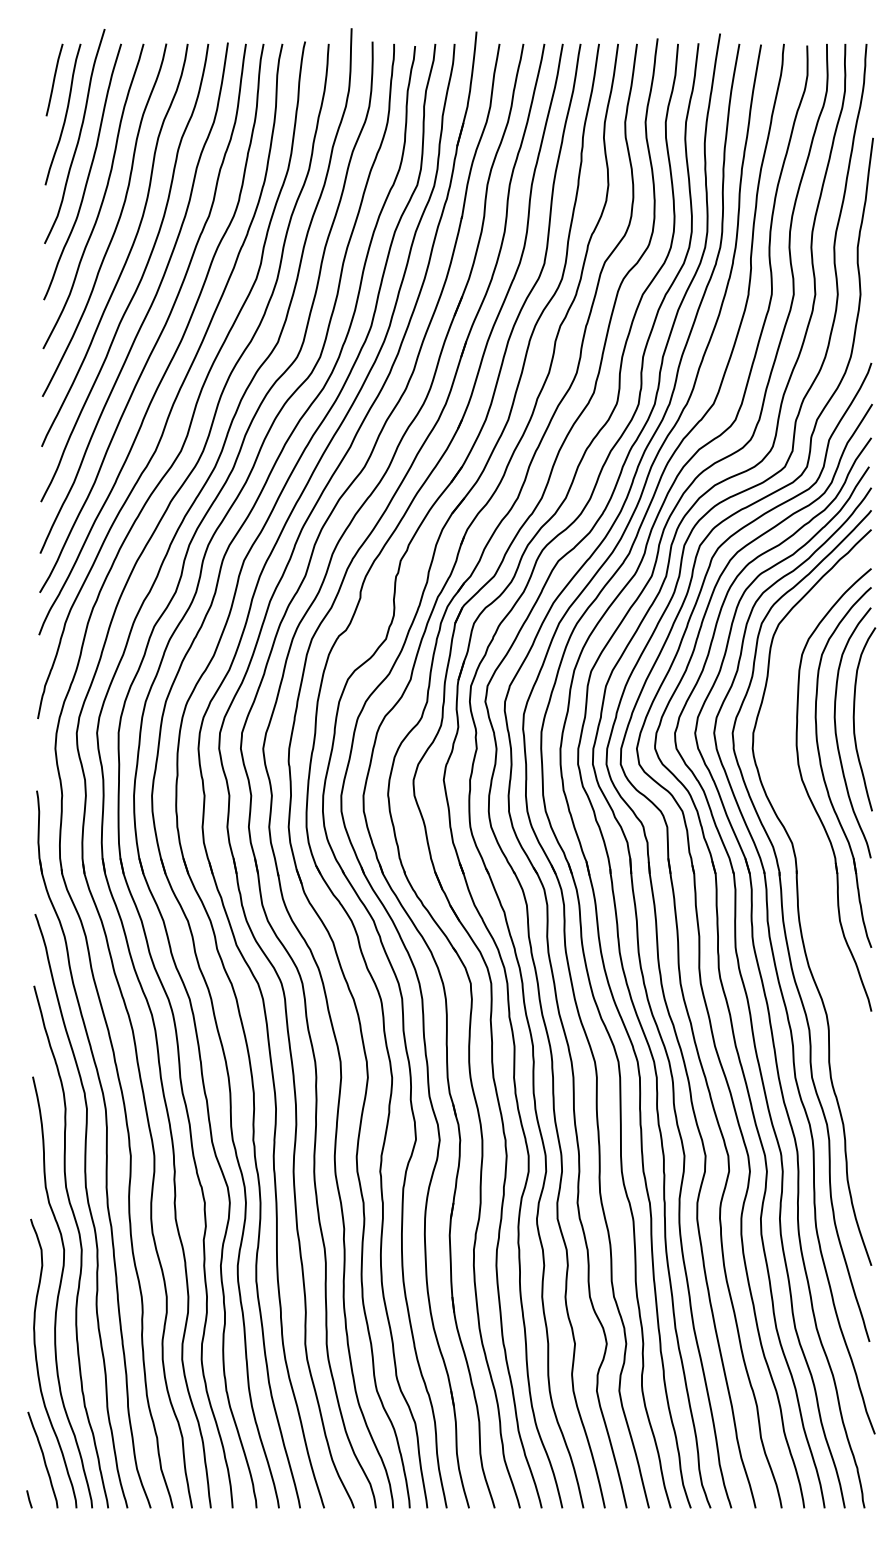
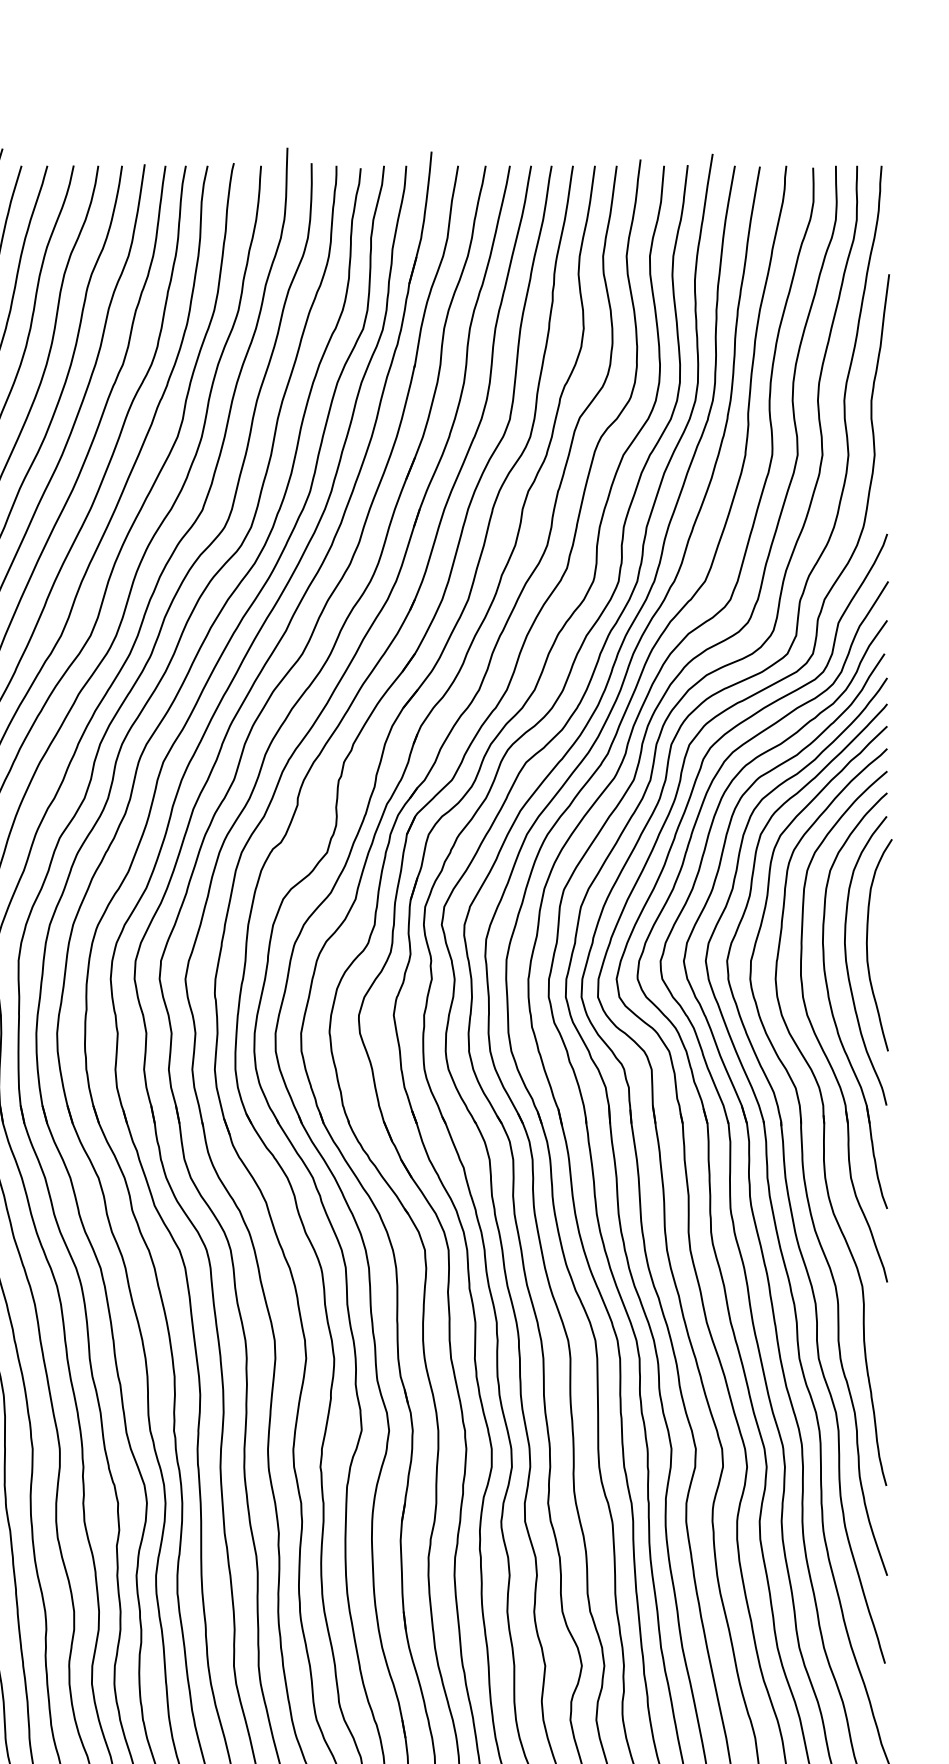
part: (822, 867) -> (830, 1116), added

